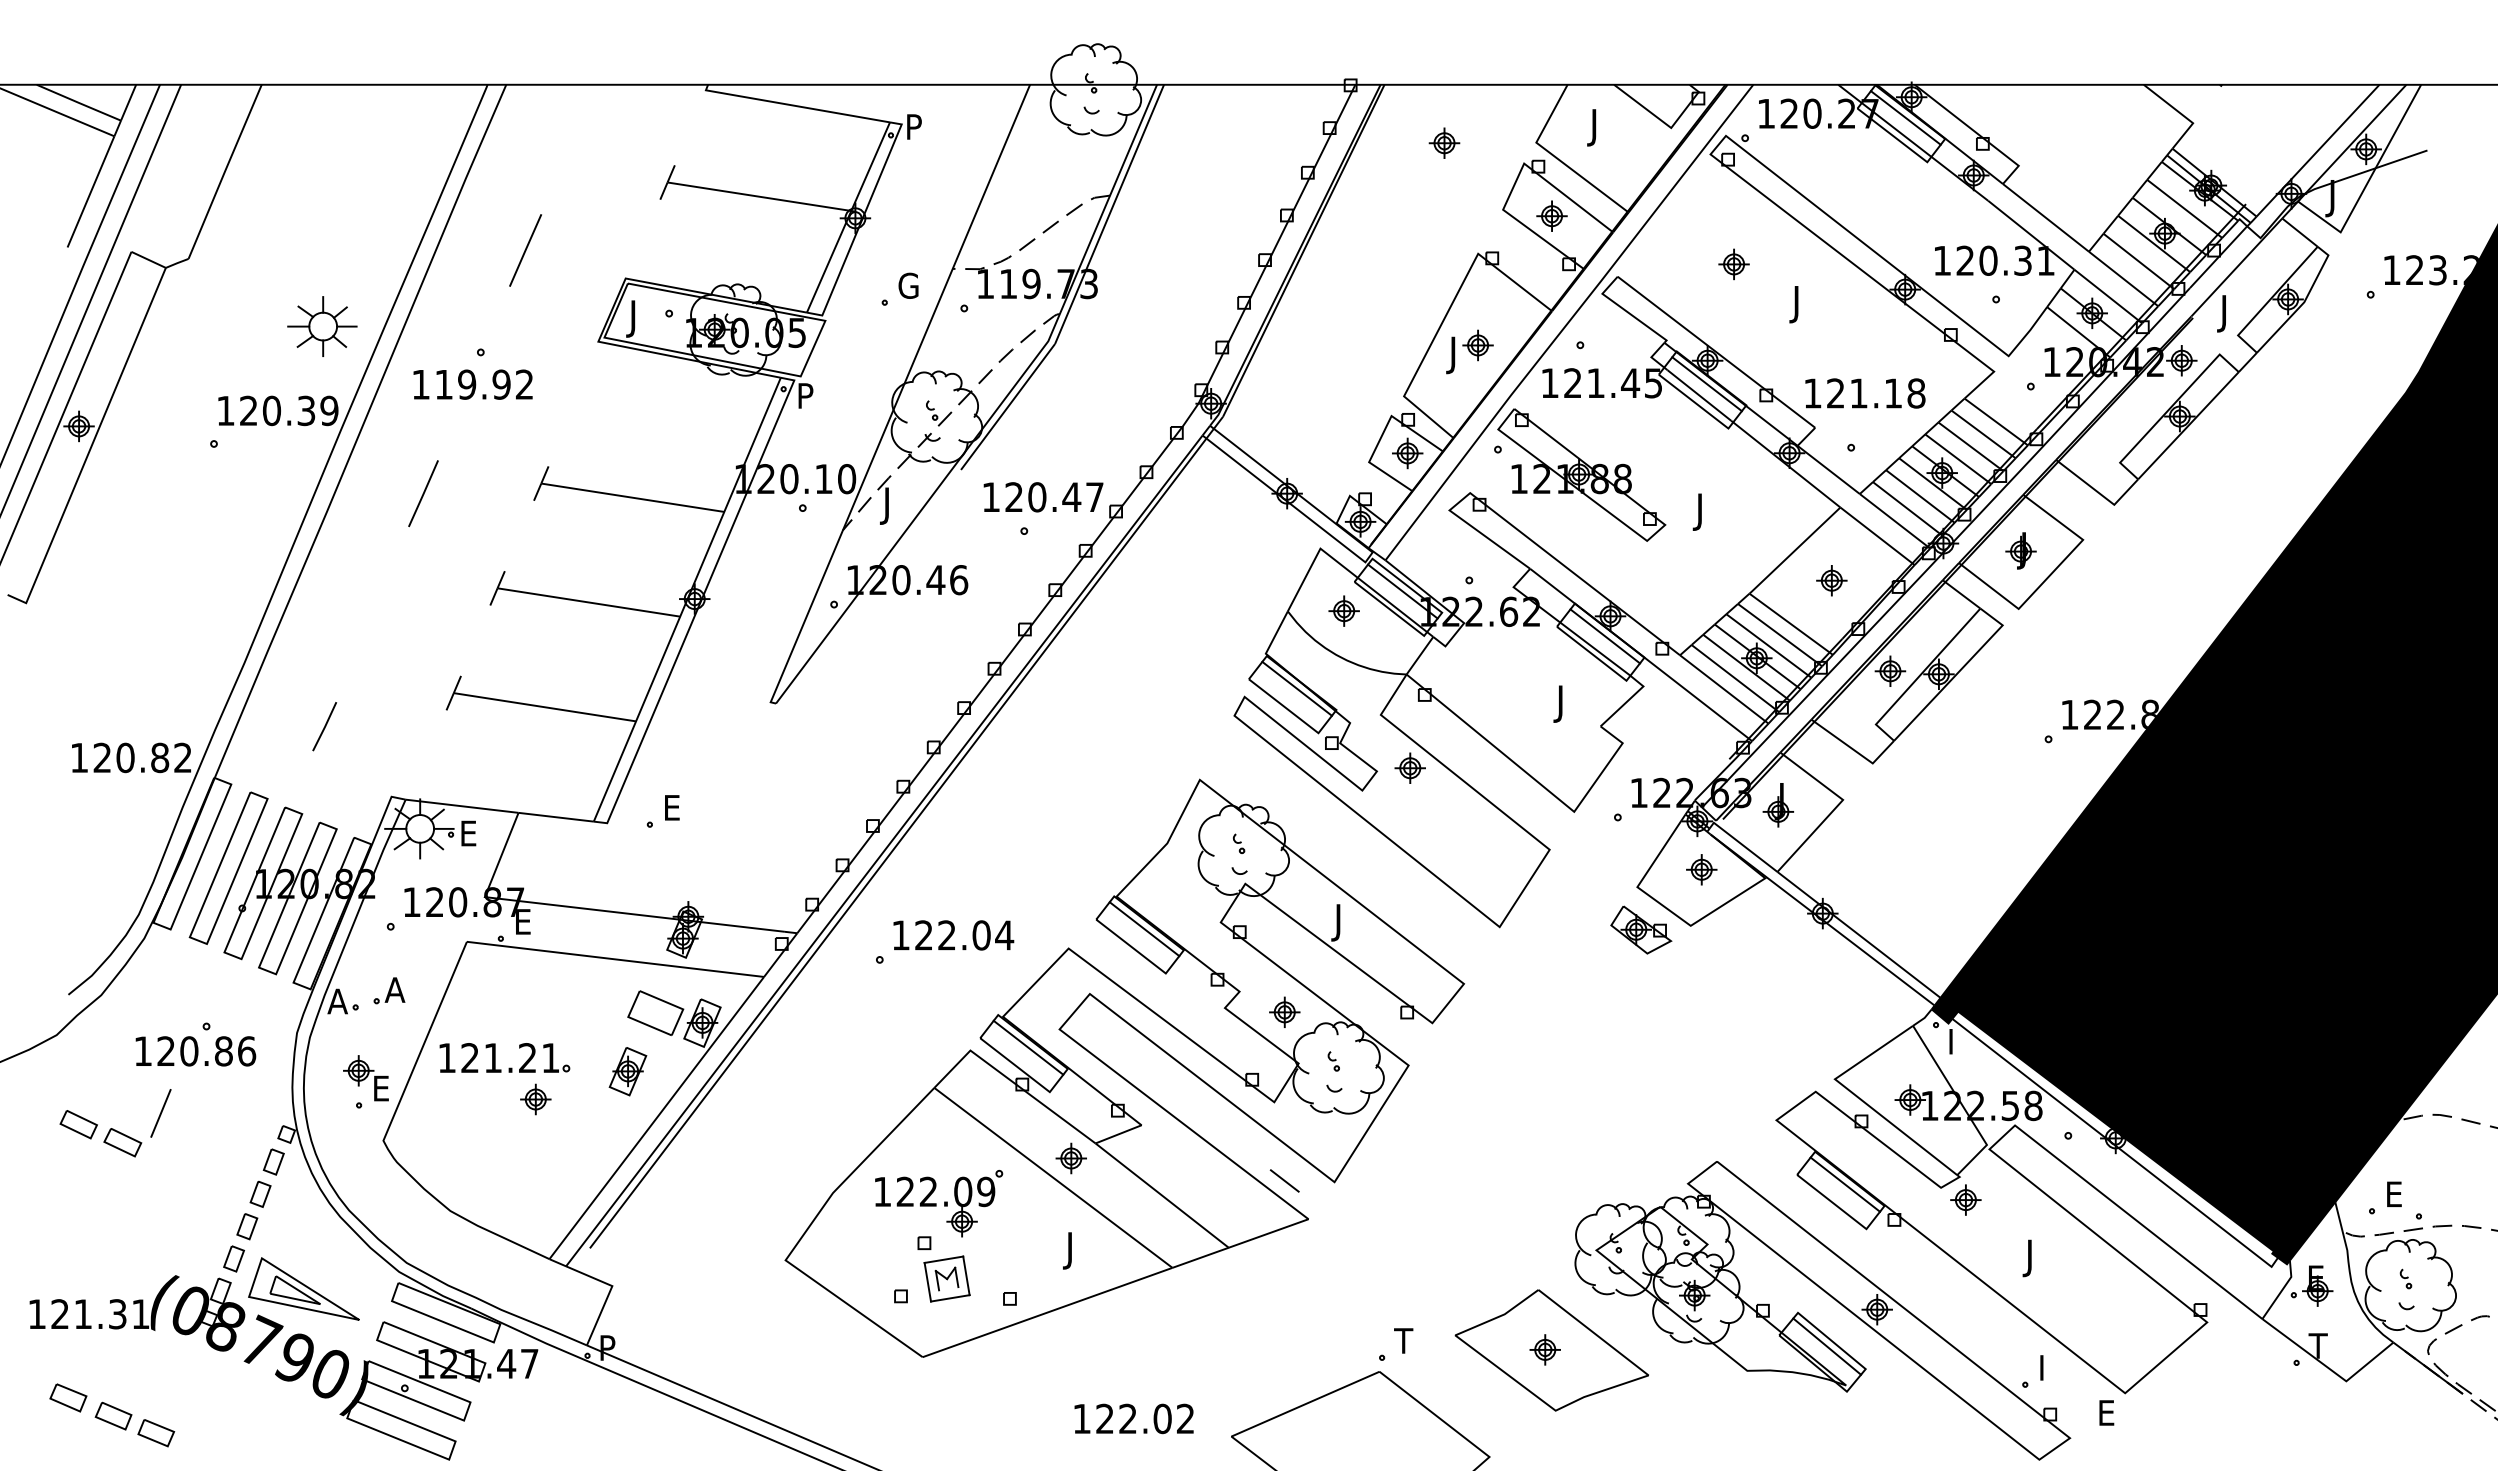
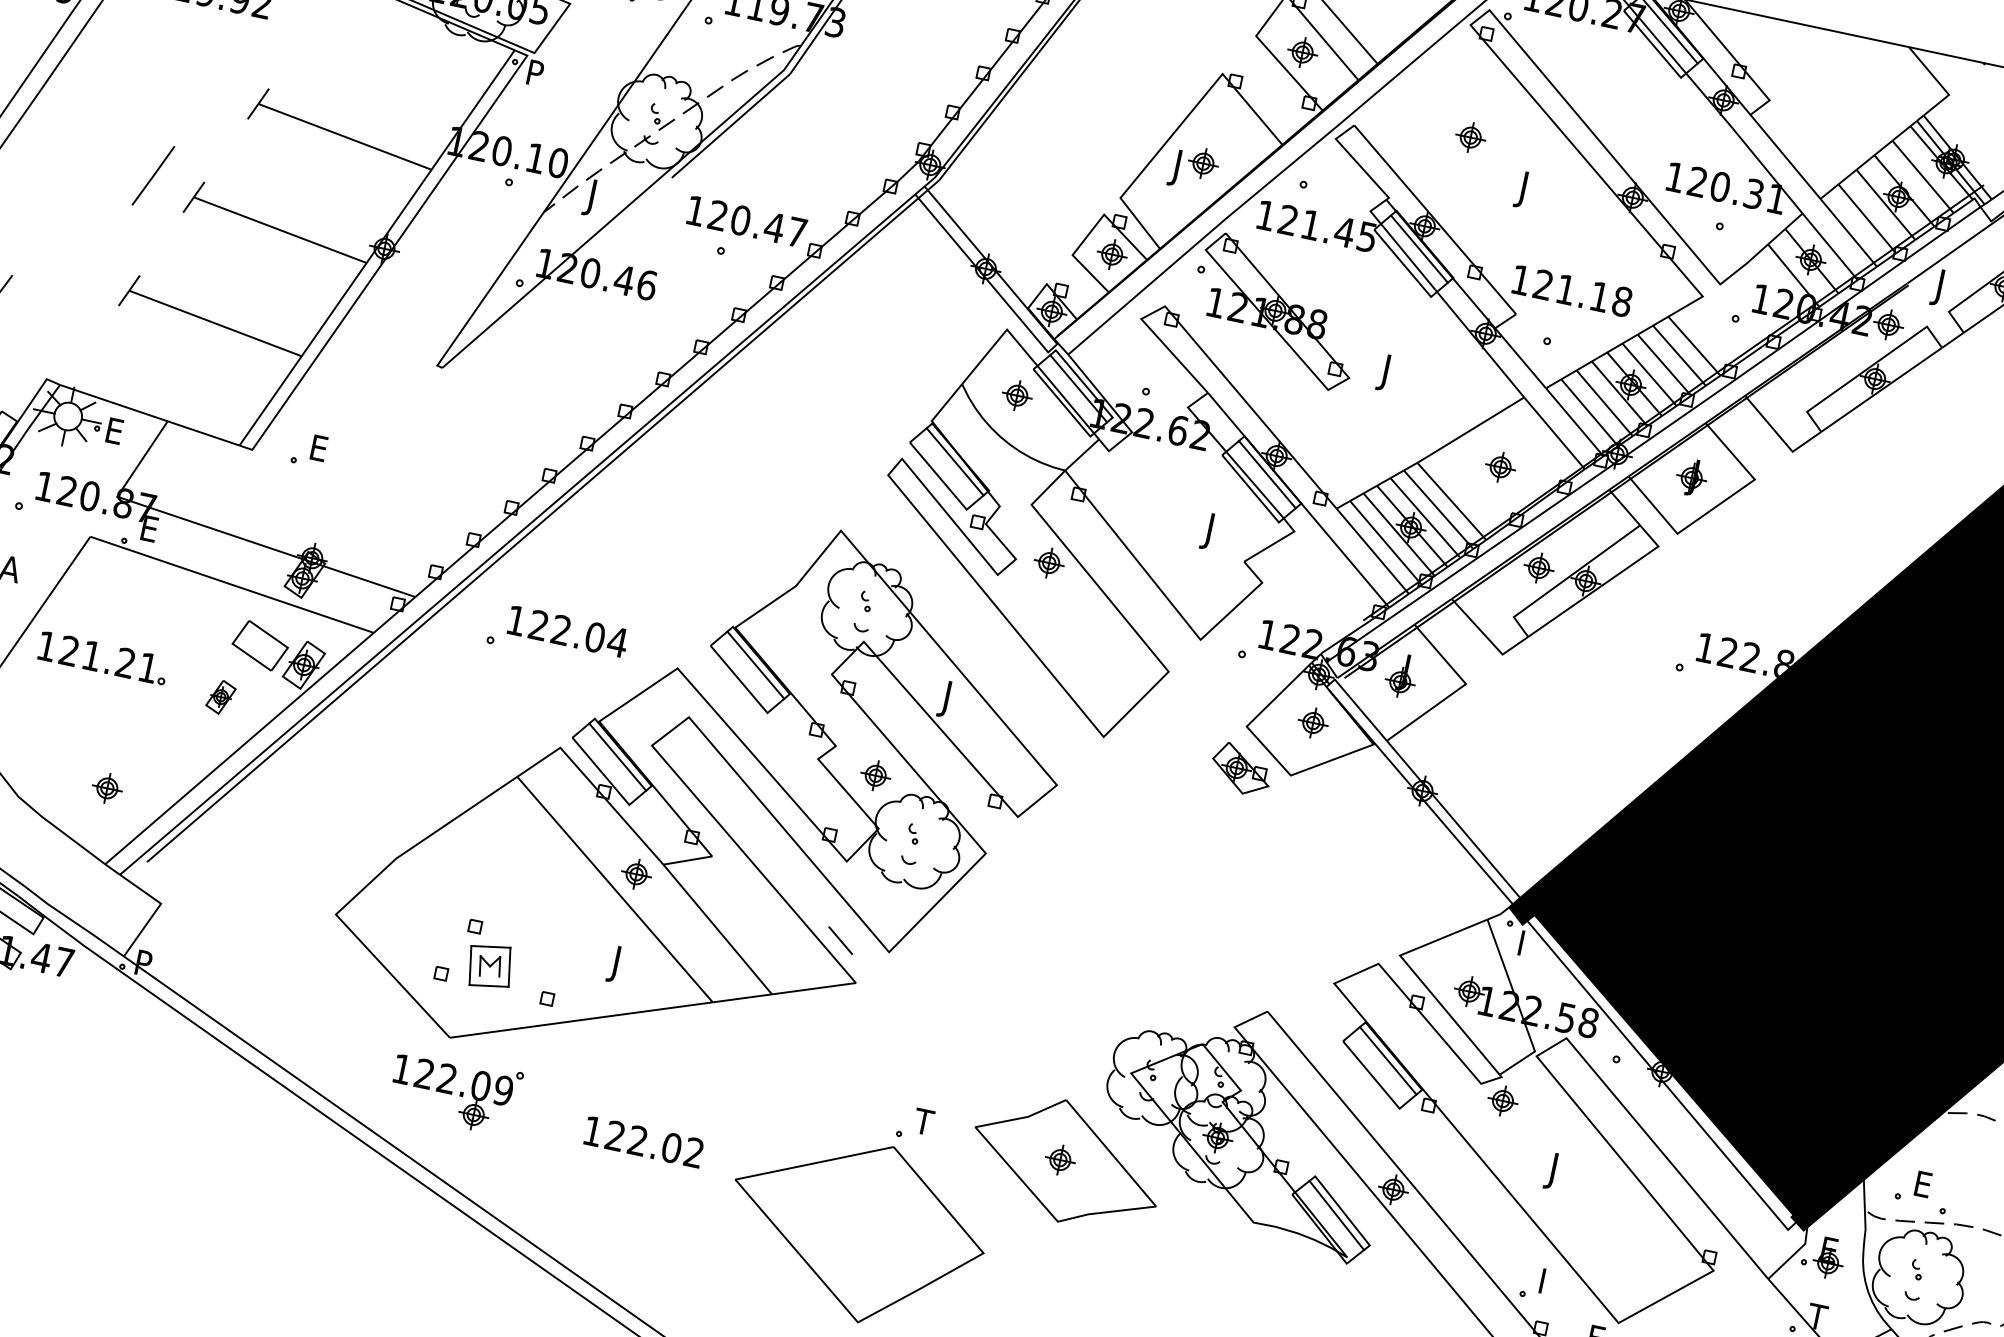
line: (423, 493) -> (153, 175), moved
part: (627, 1071) -> (220, 696), size x0.7
part: (535, 1099) -> (107, 788), moved
part: (939, 1203) -> (455, 1092), moved

